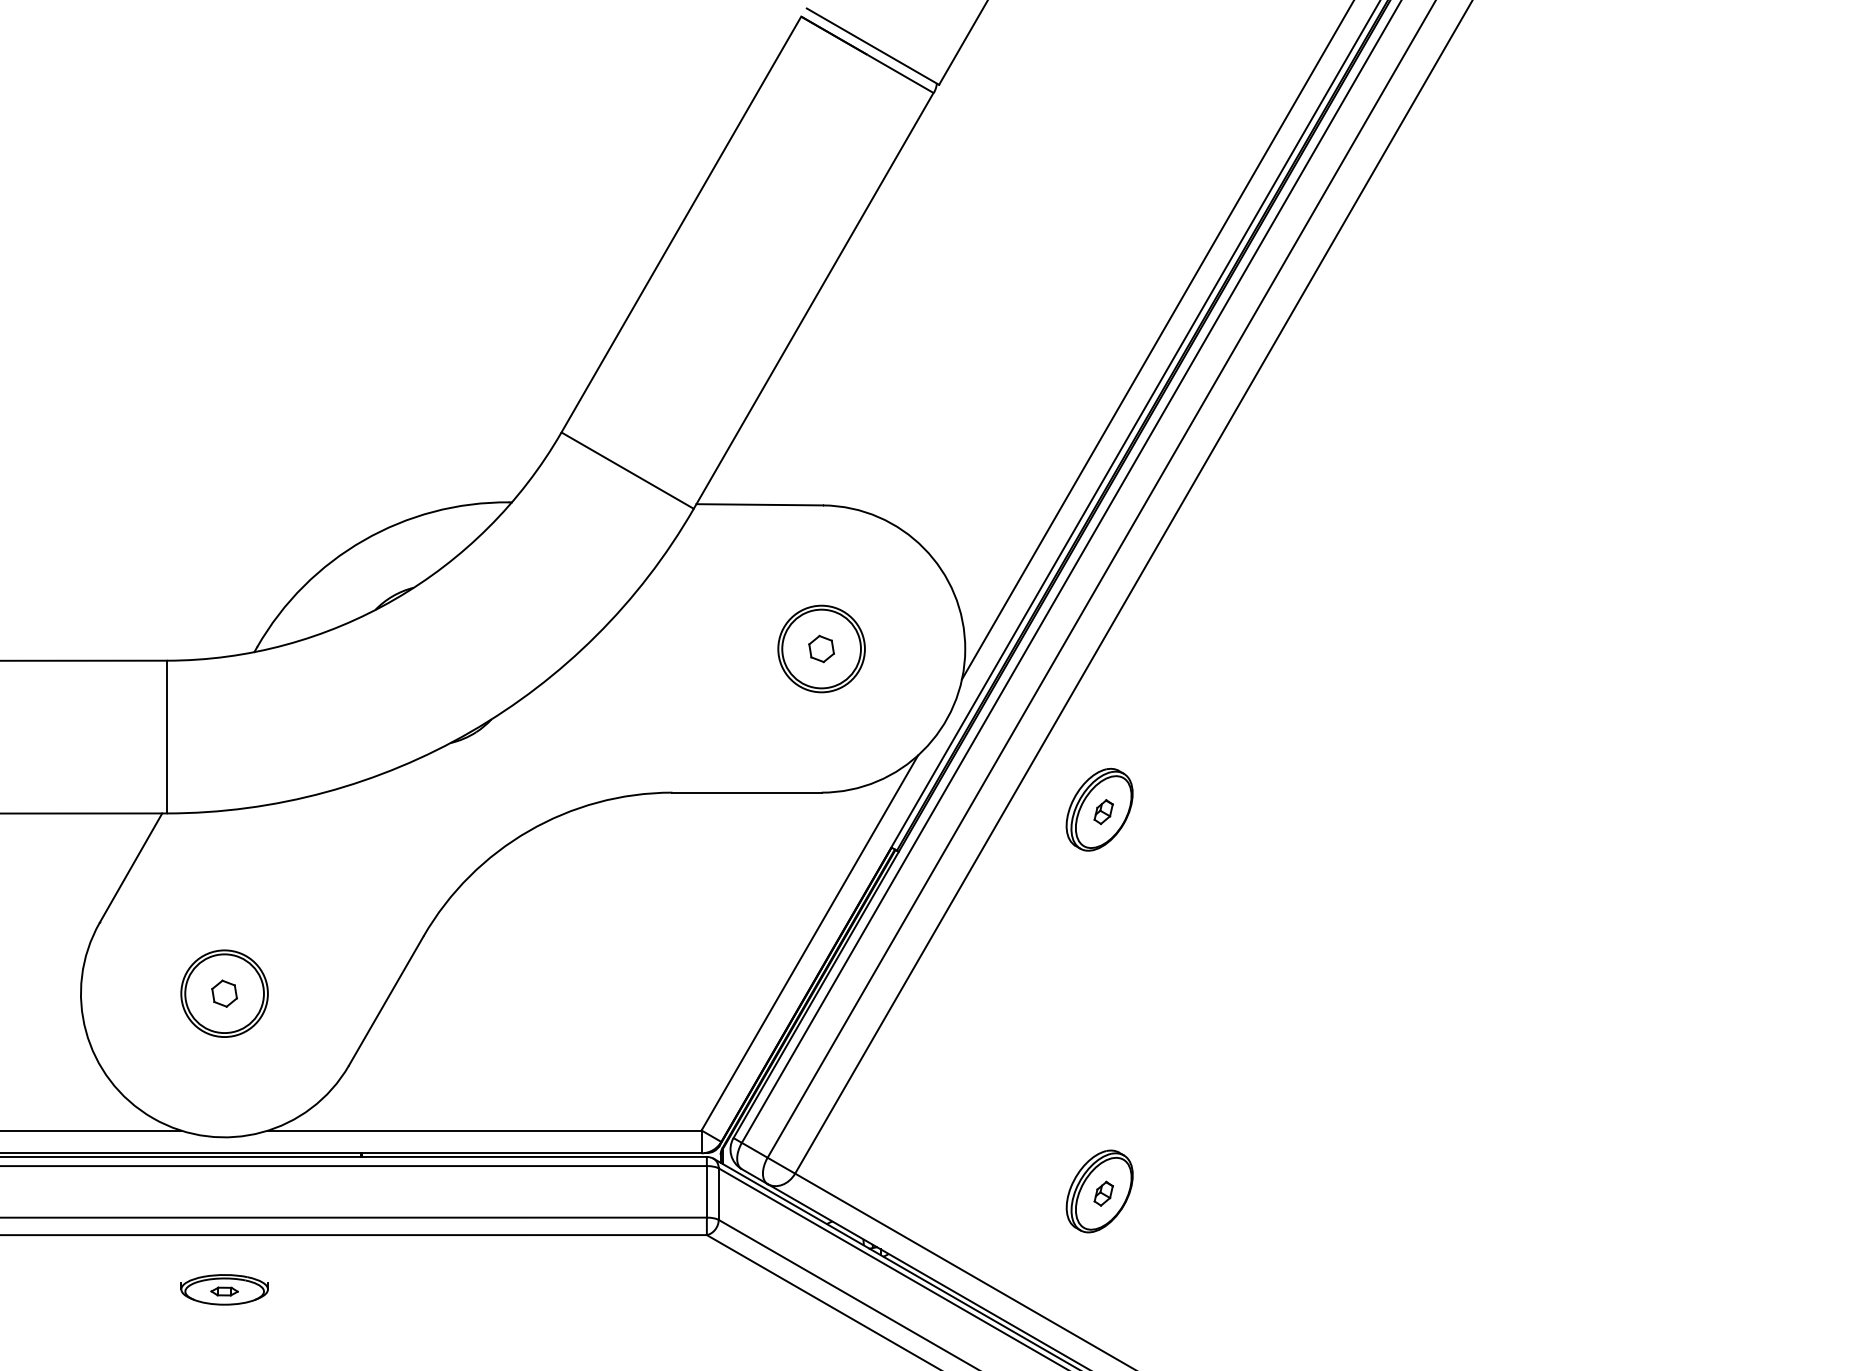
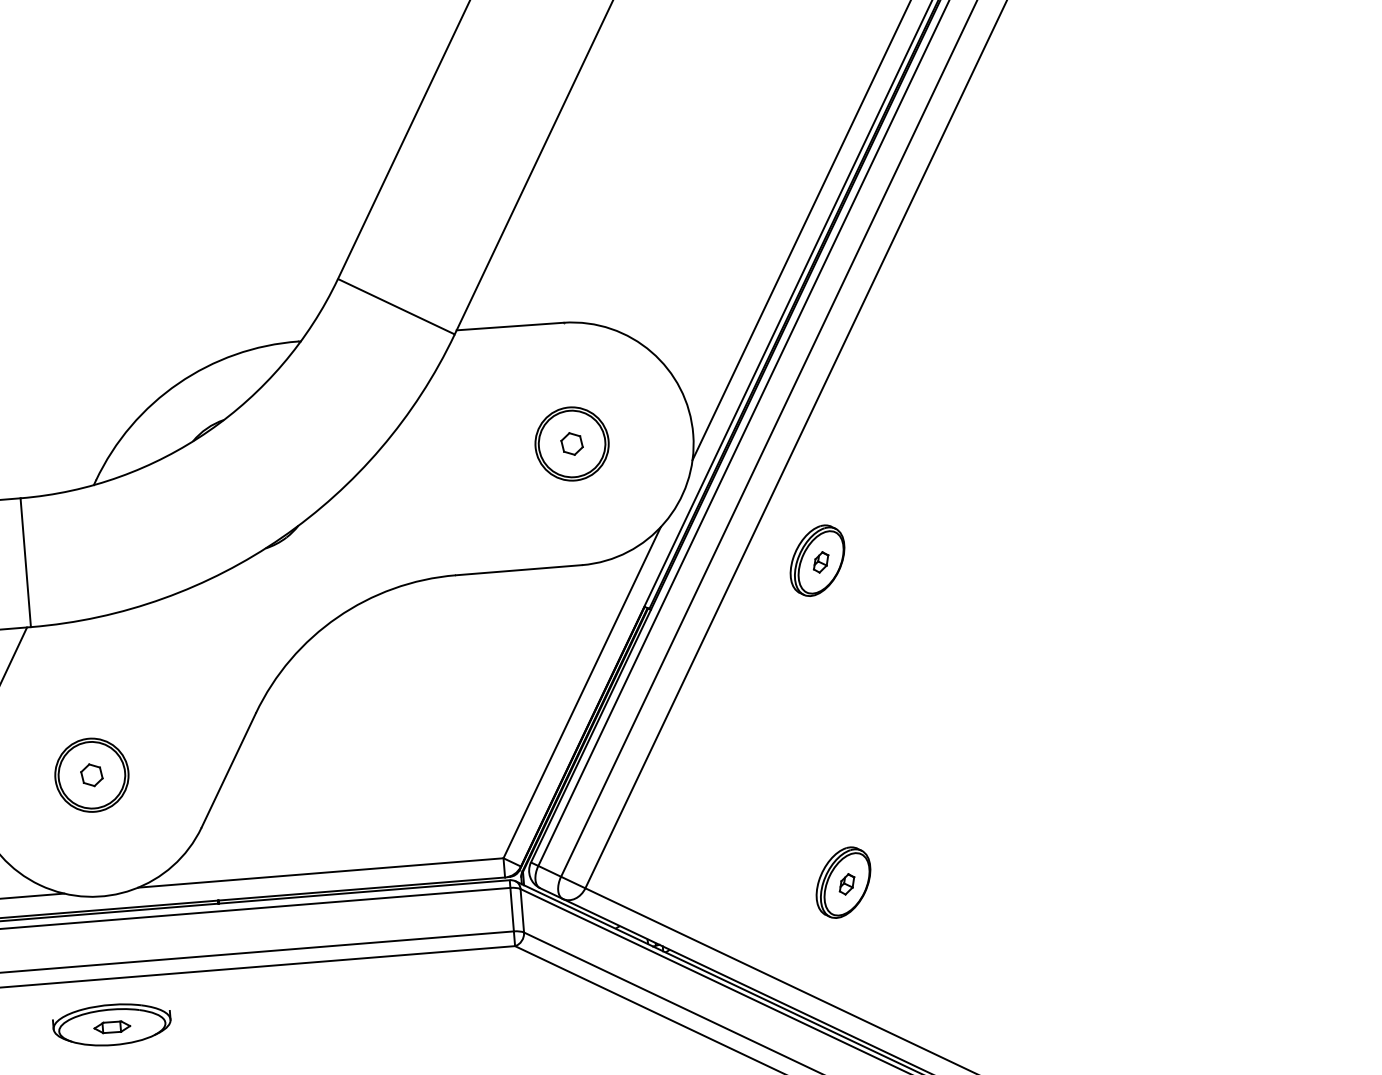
part: (224, 1289) -> (111, 1024), size x1.6

